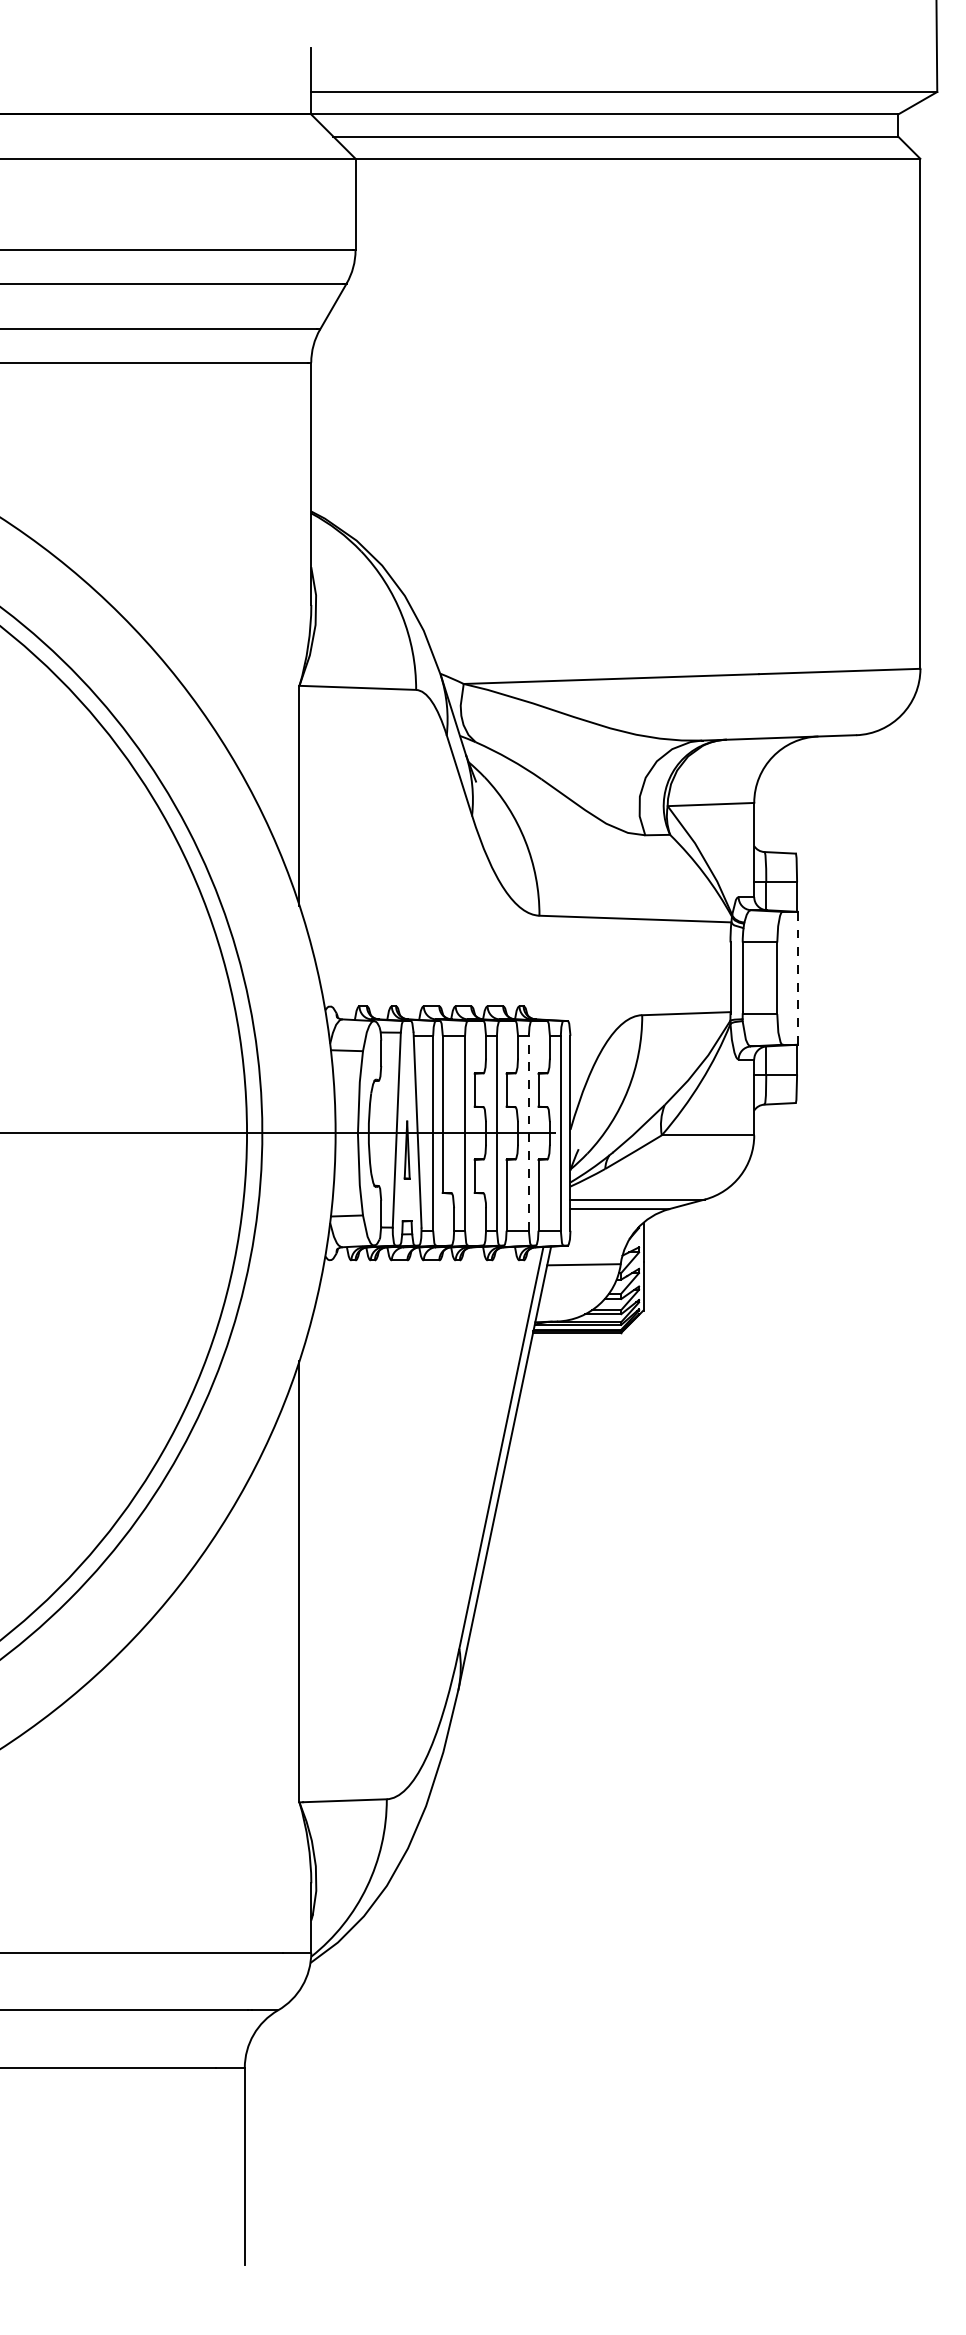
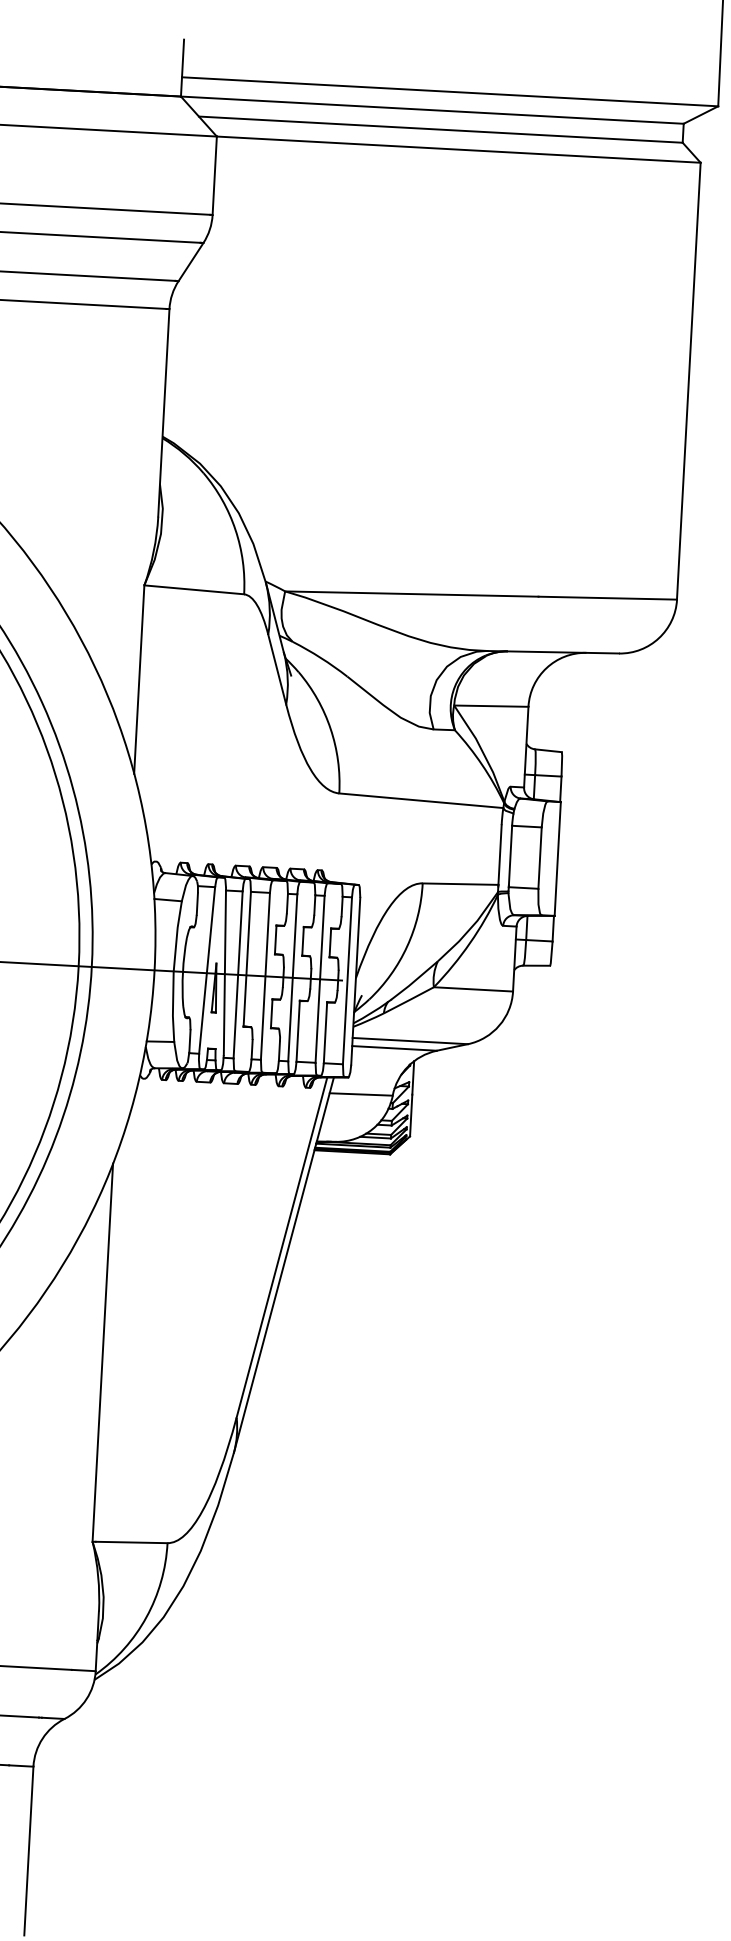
line: (797, 978) -> (557, 859), dashed -> solid
line: (528, 1132) -> (319, 978), dashed -> solid

